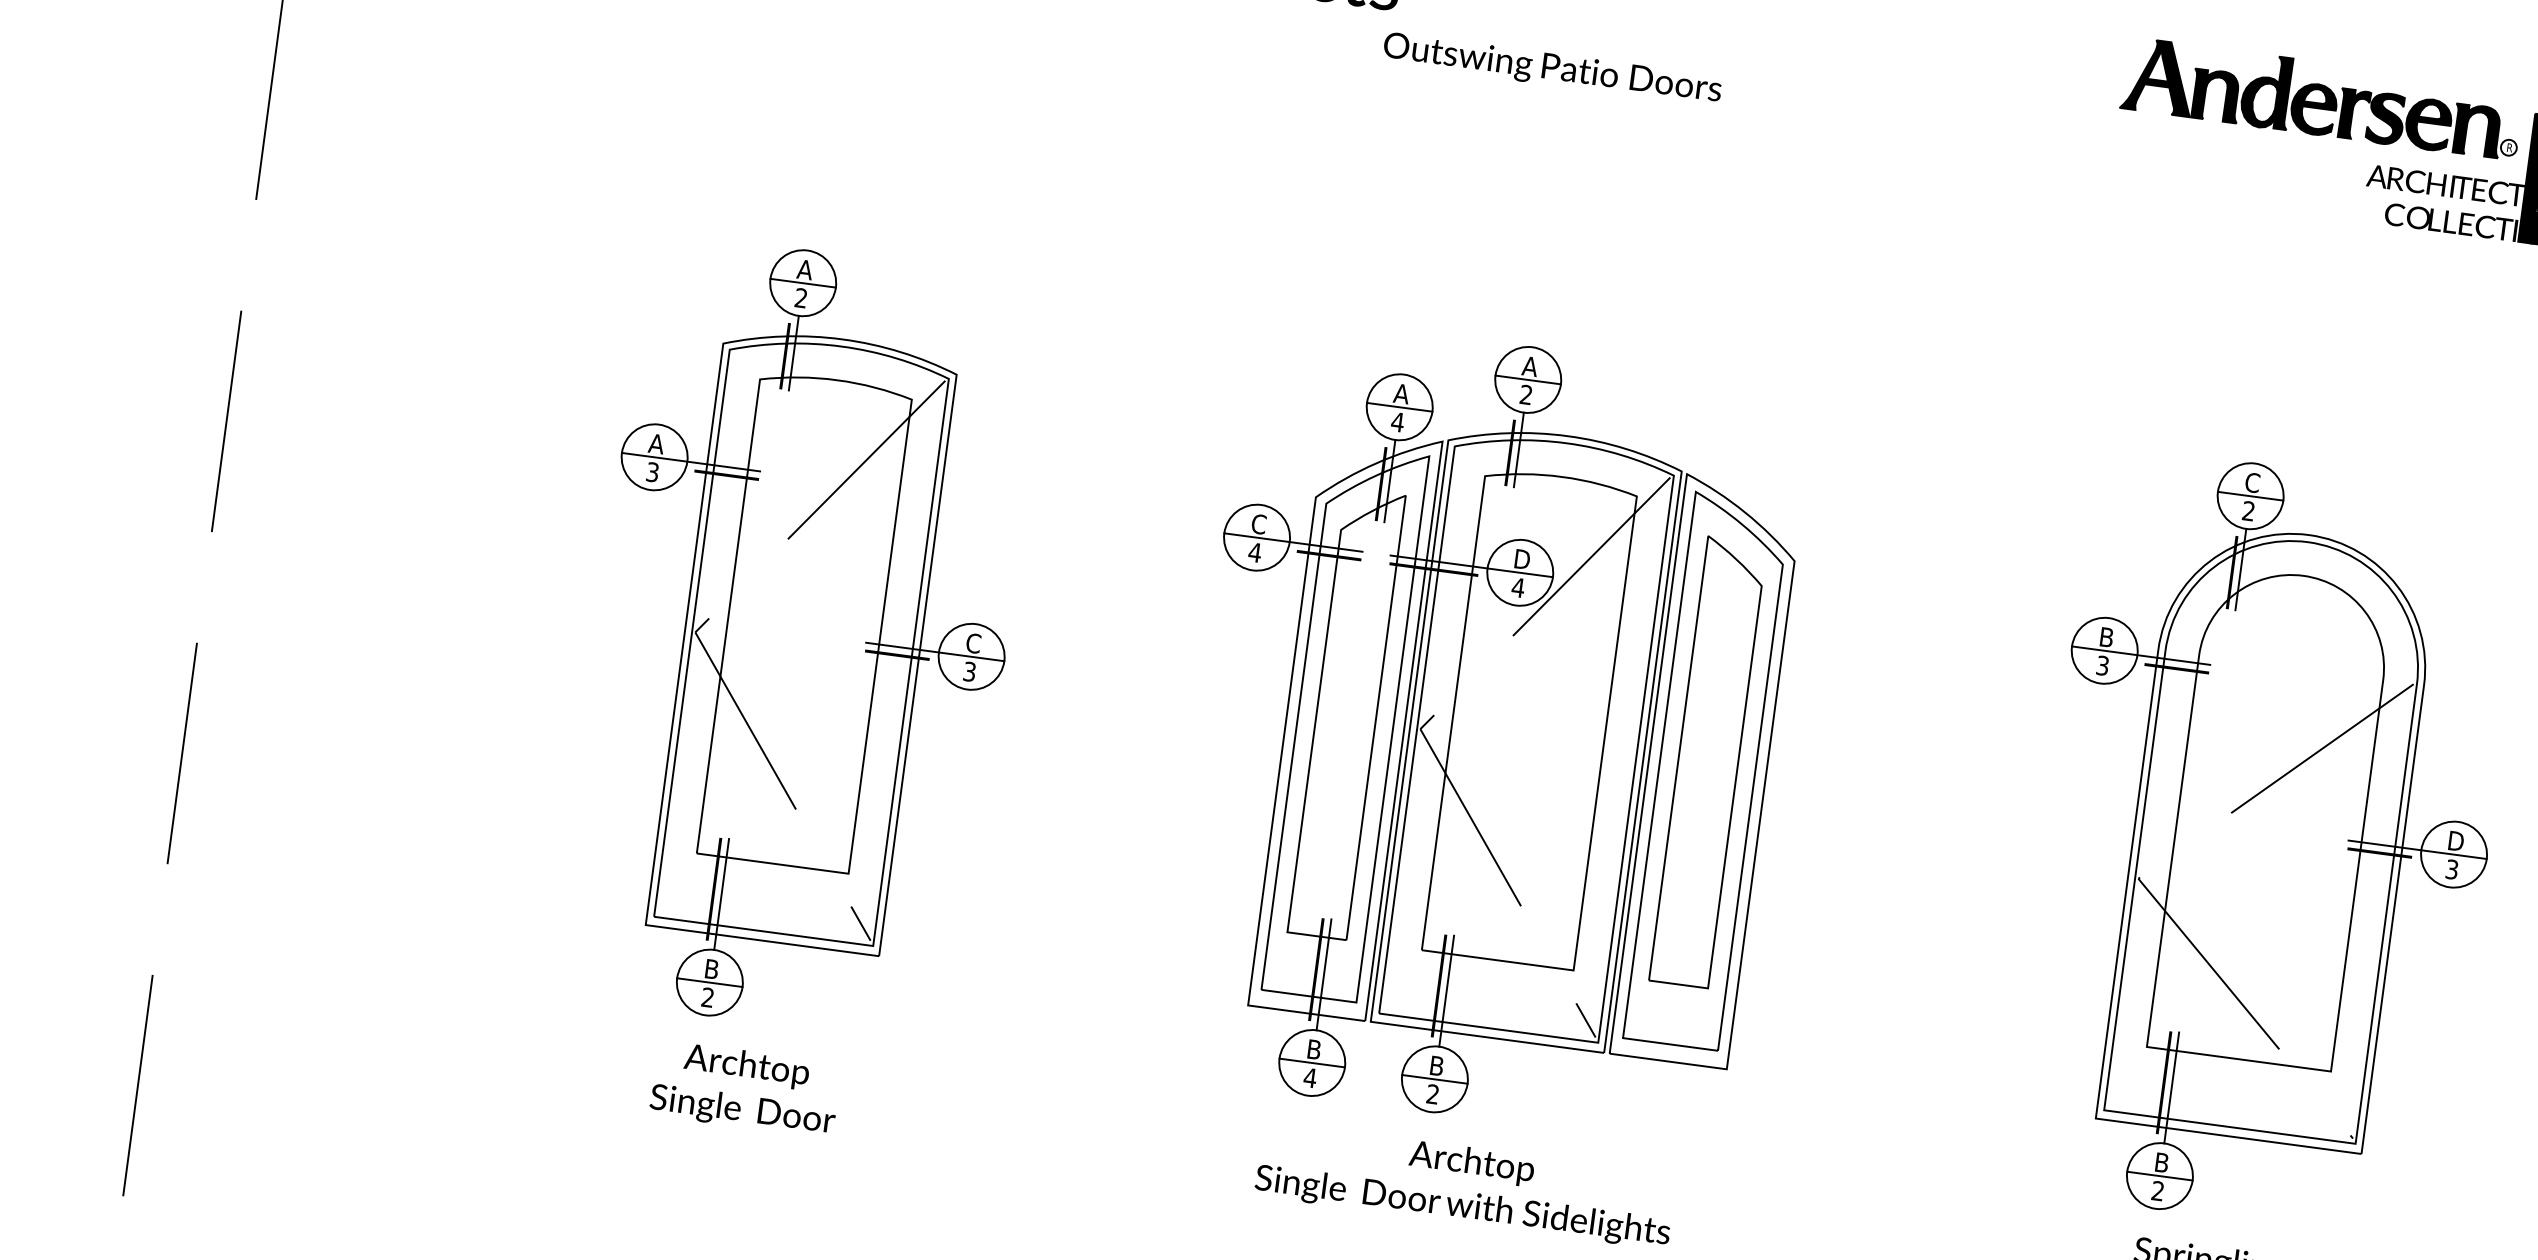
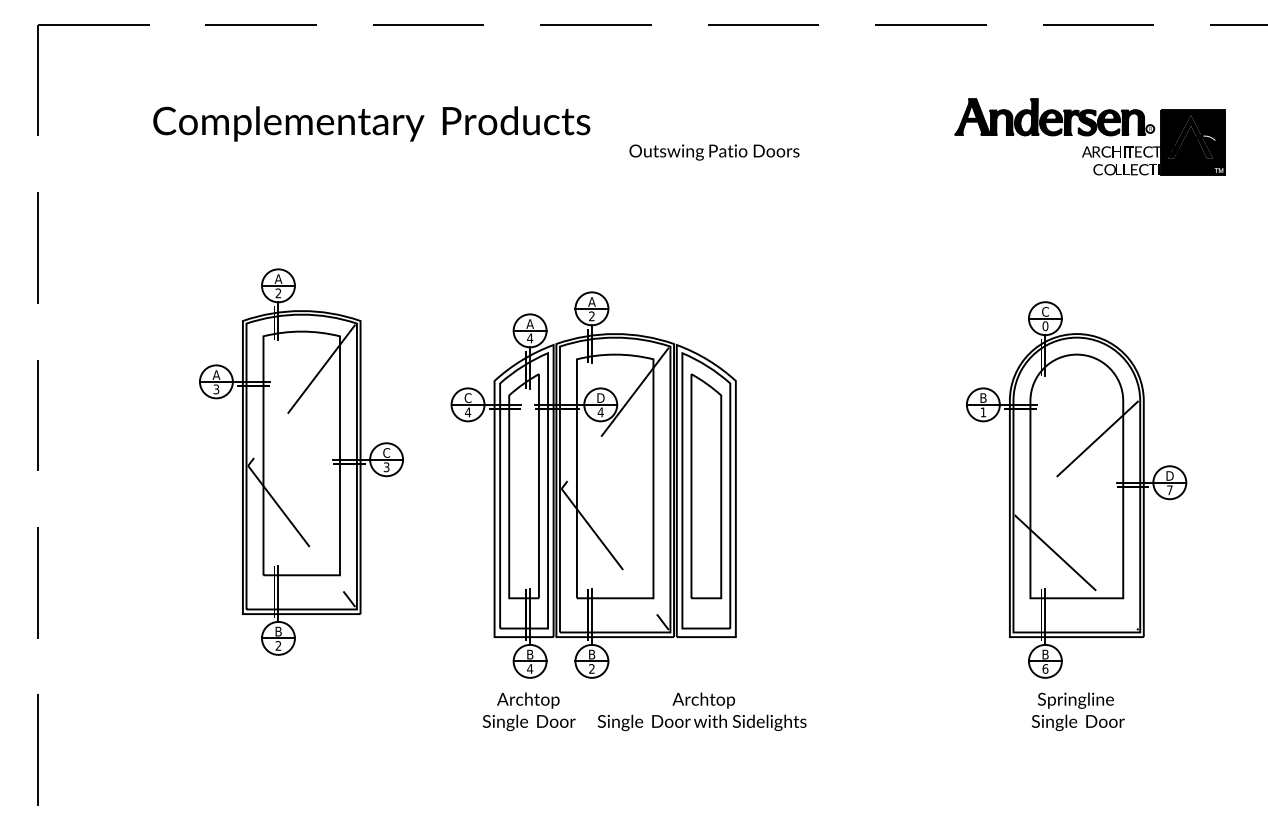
text: (1552, 69) -> (714, 152), moved
text: (2248, 511) -> (1045, 326), 2 -> 0
part: (802, 637) -> (301, 461), moved
text: (2102, 665) -> (983, 412), 3 -> 1
part: (1484, 728) -> (593, 484), moved
text: (2451, 869) -> (1169, 490), 3 -> 7
text: (744, 1088) -> (528, 711), moved
text: (2158, 1190) -> (1045, 668), 2 -> 6

